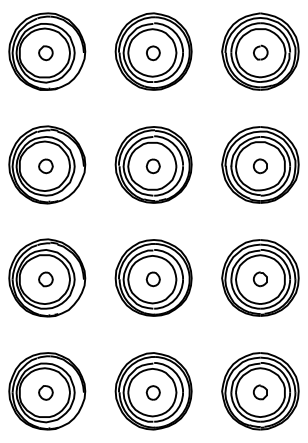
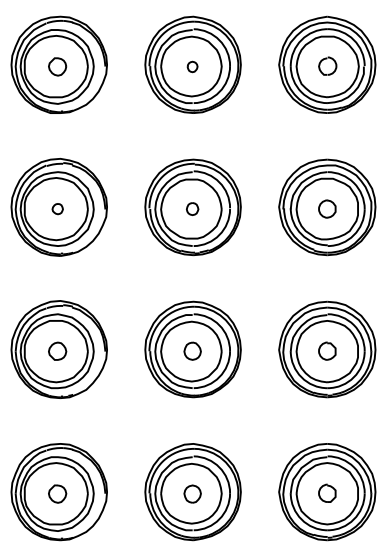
part: (153, 52) -> (192, 66), size x0.6
part: (45, 165) -> (57, 208), size x0.6
part: (153, 165) -> (192, 208), size x0.7

